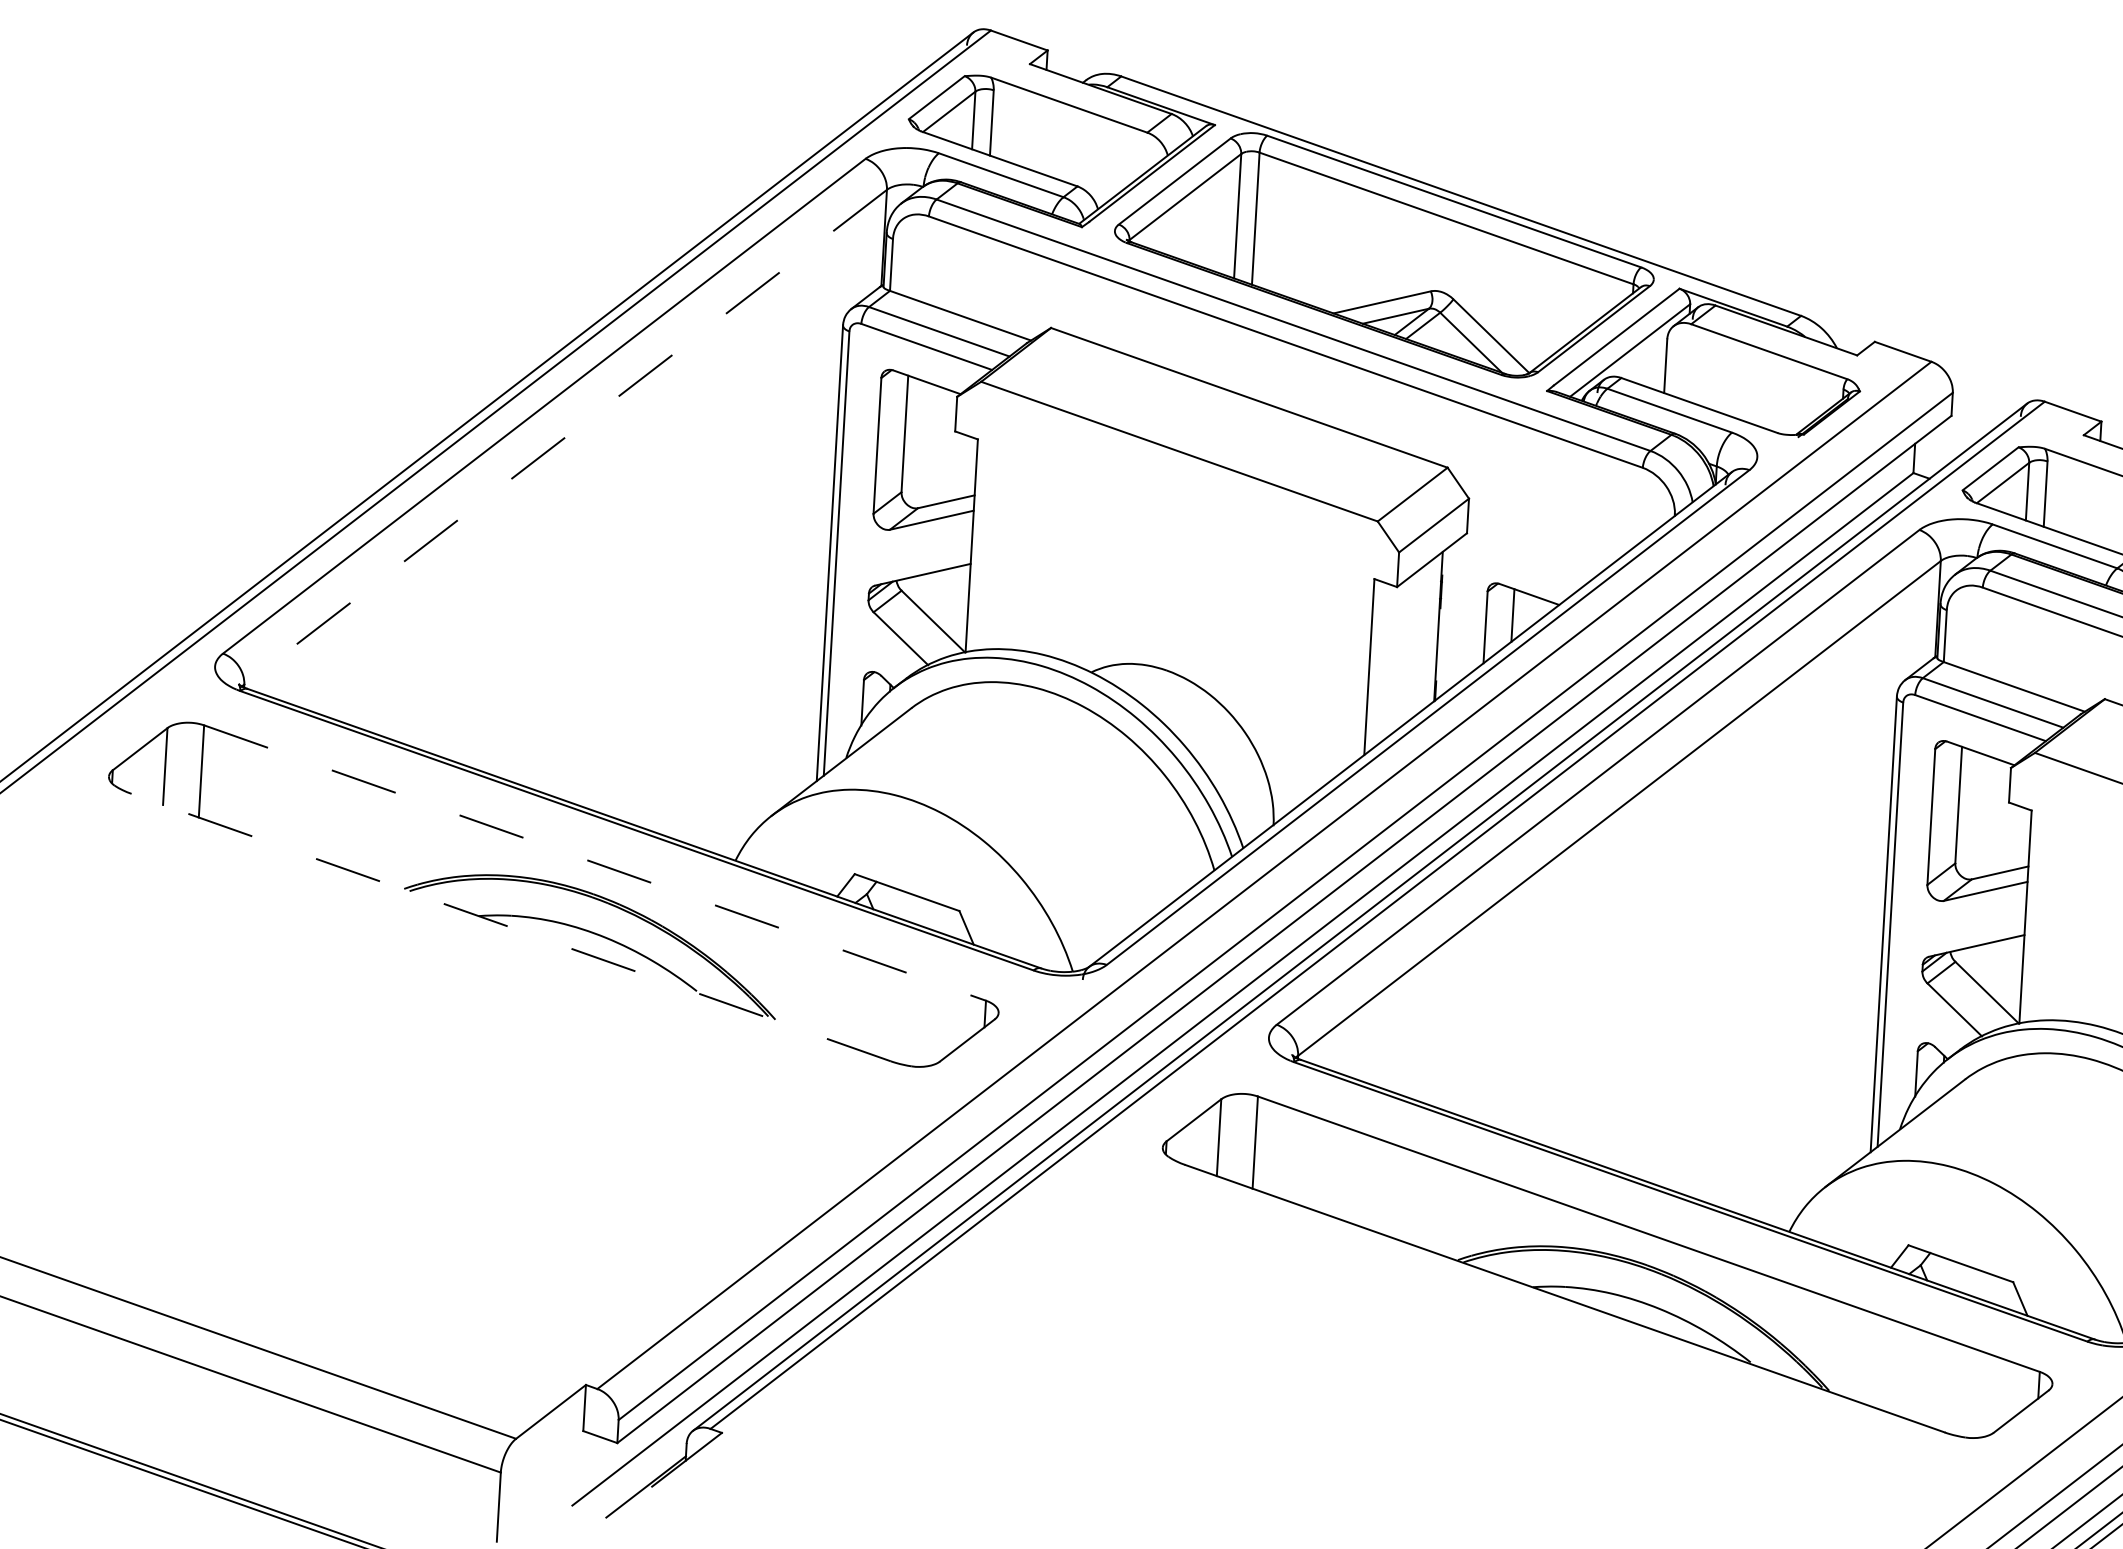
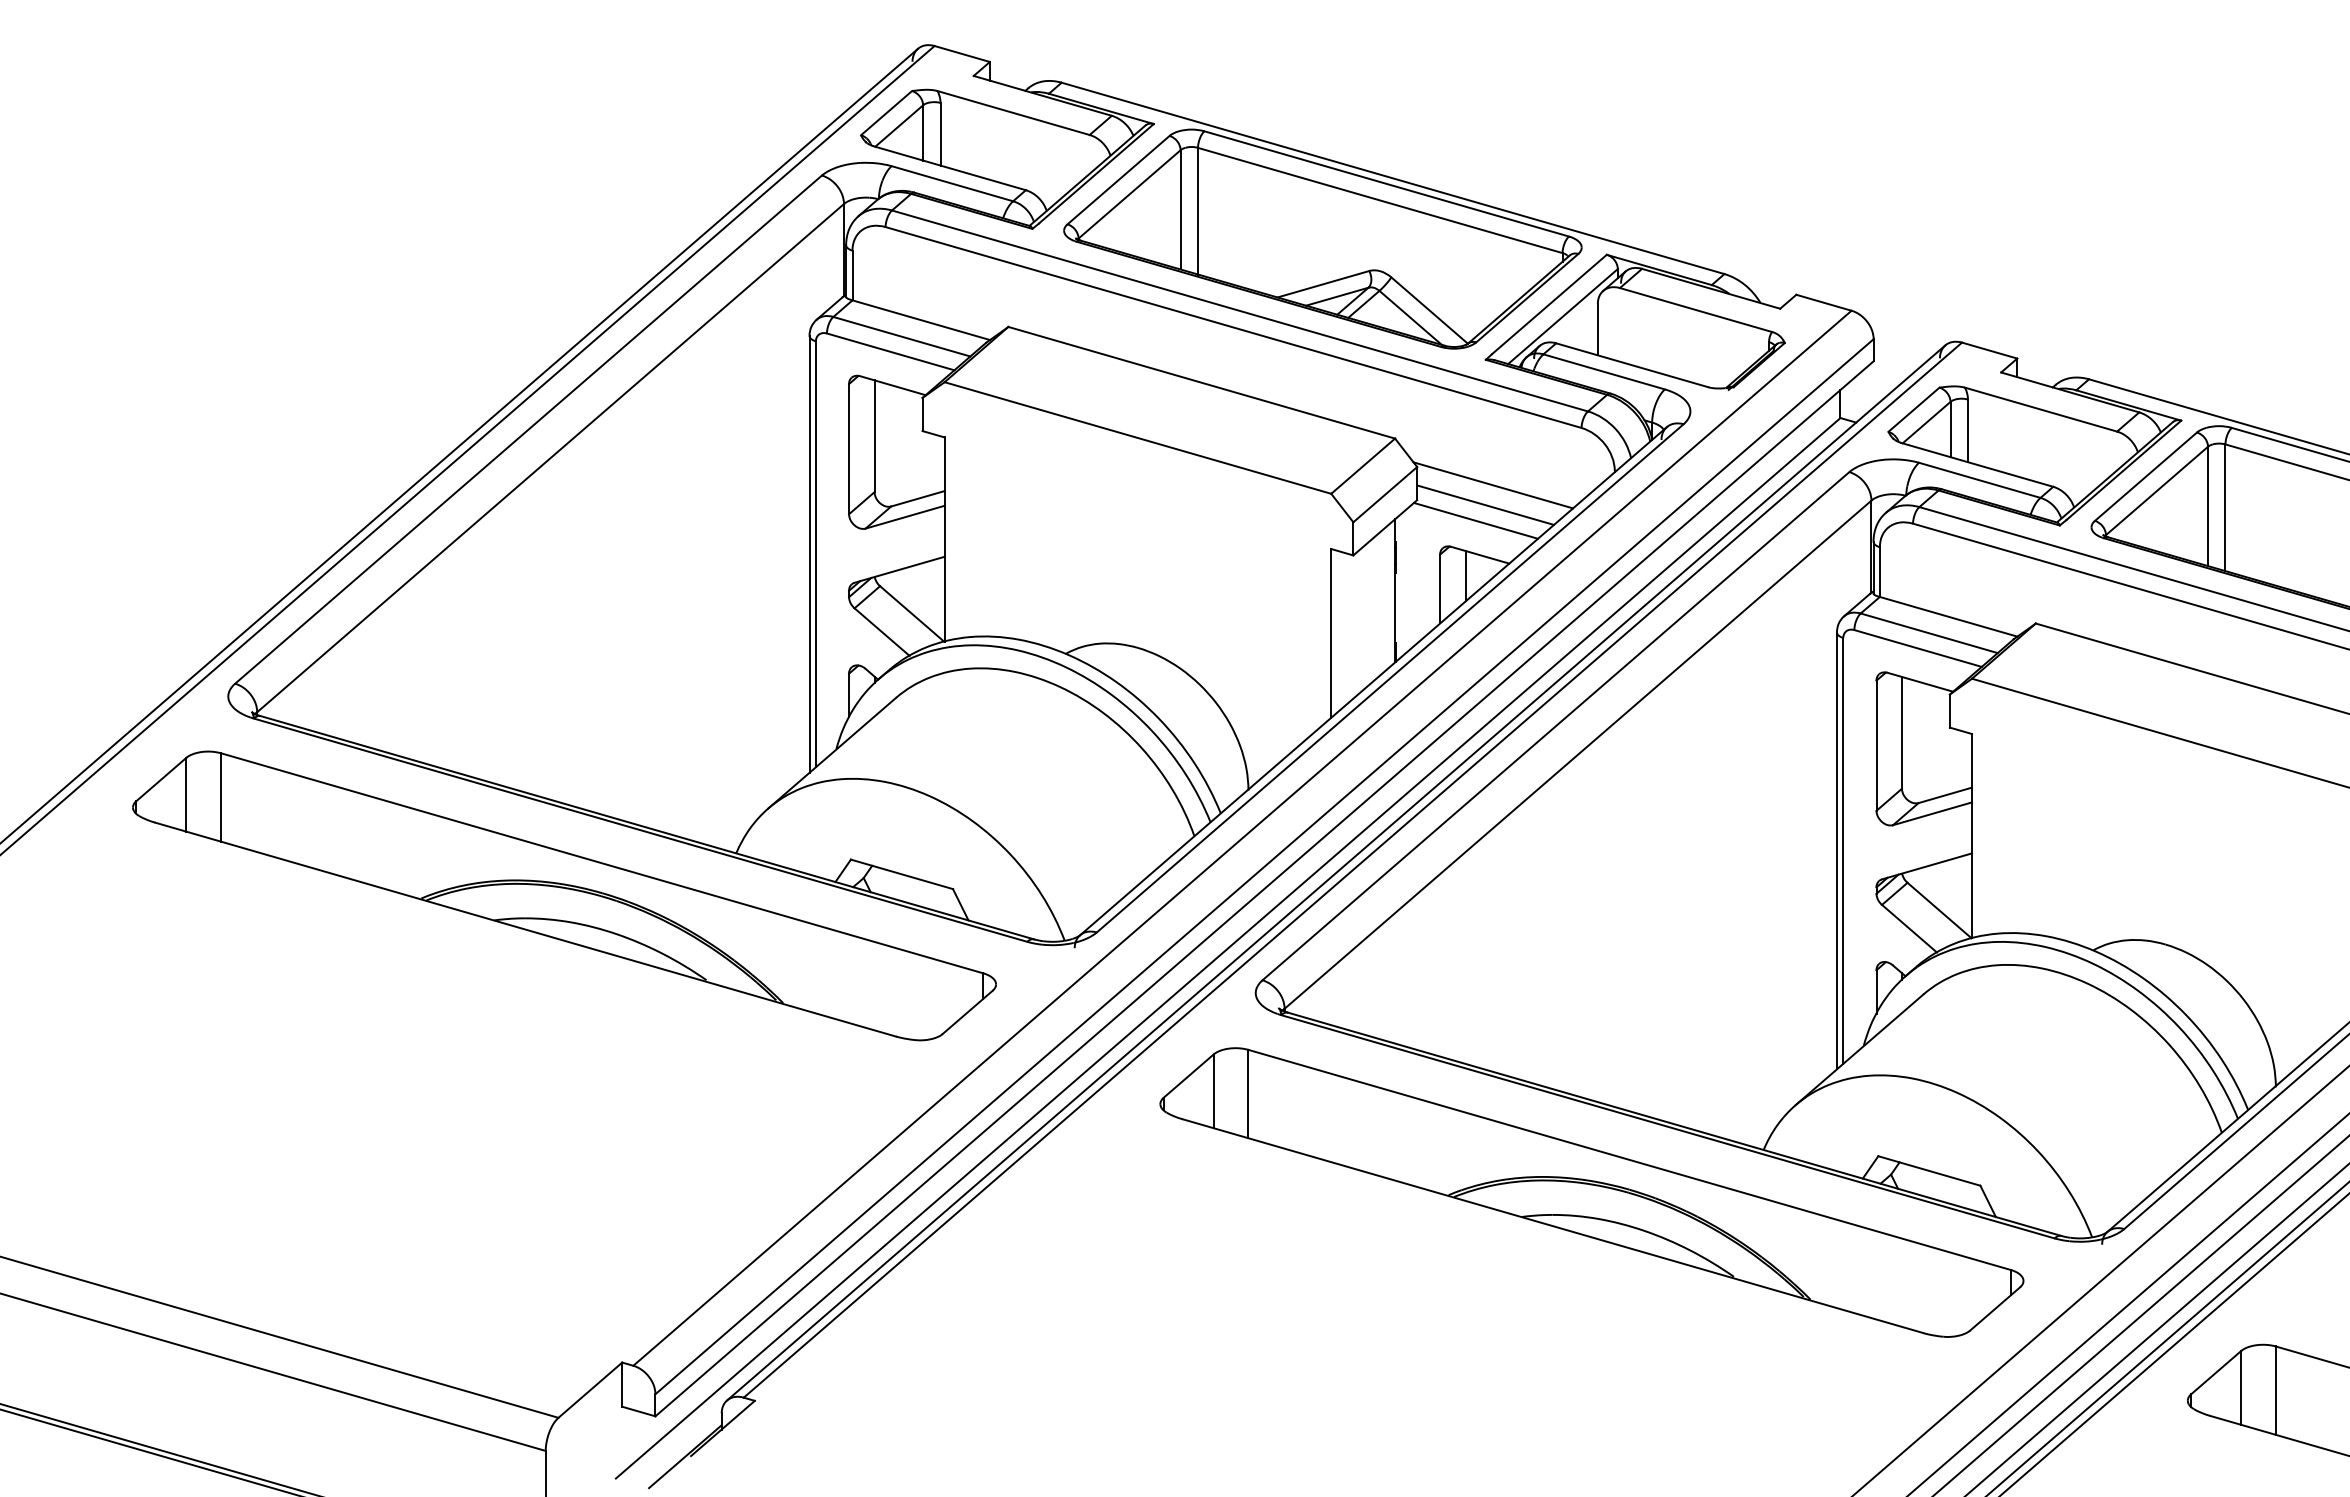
line: (565, 437) -> (550, 458), dashed -> solid
line: (1547, 522) -> (1493, 485), added
line: (1537, 541) -> (1485, 504), added
line: (1526, 557) -> (1475, 520), added
line: (595, 863) -> (602, 863), dashed -> solid
line: (511, 927) -> (525, 929), dashed -> solid

